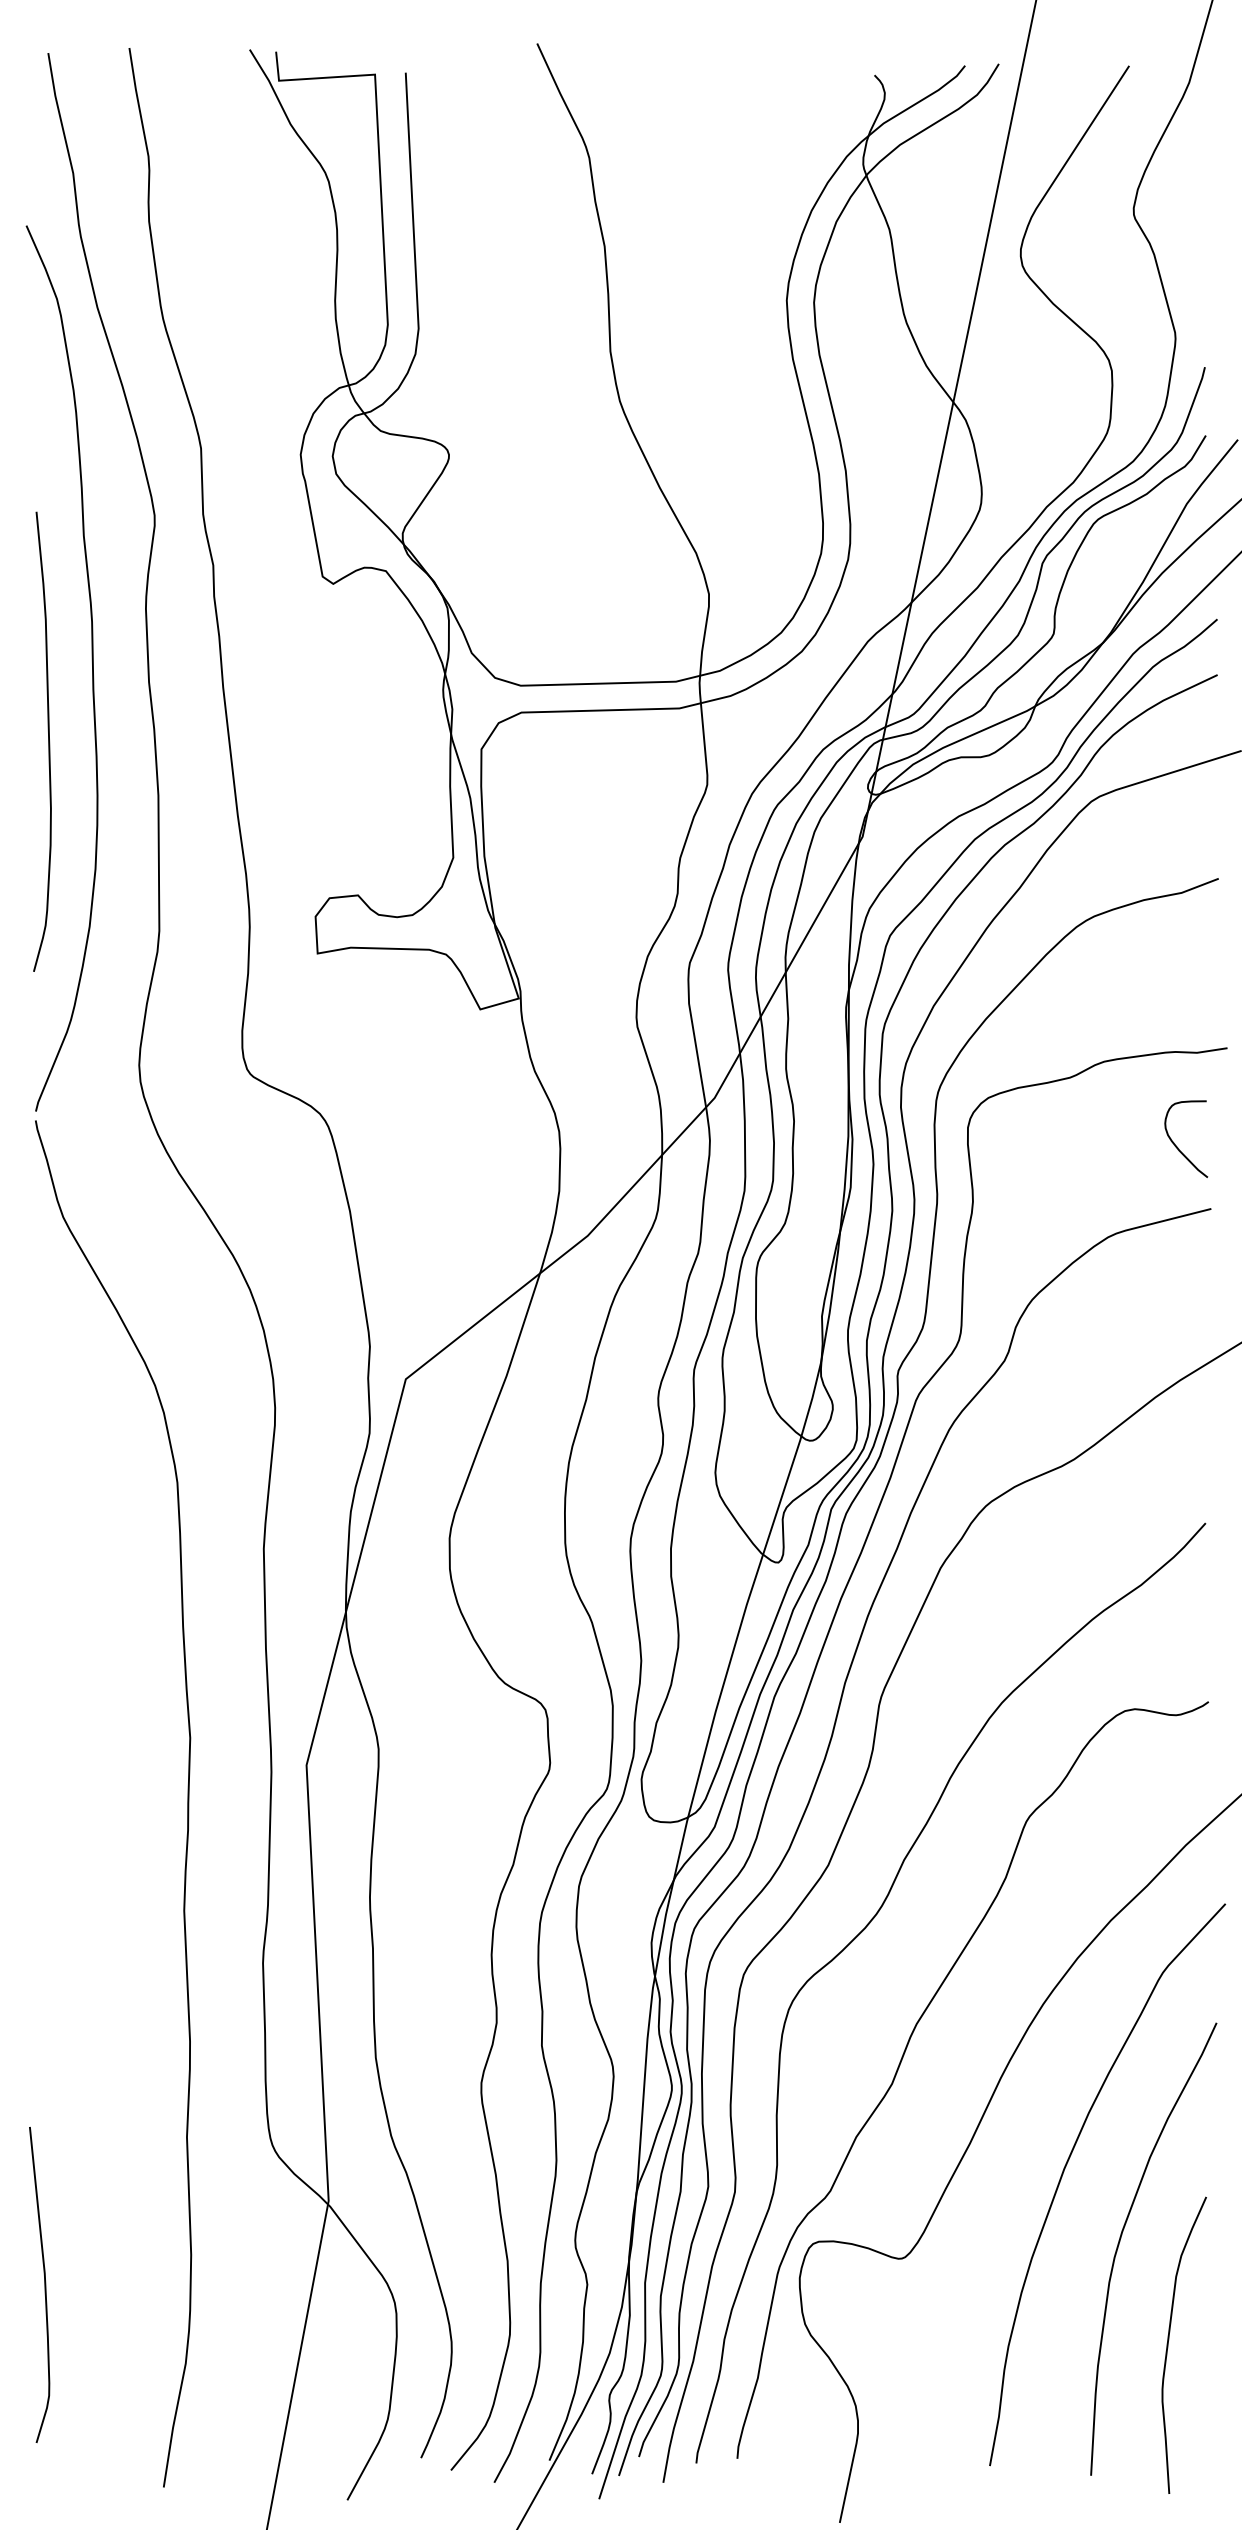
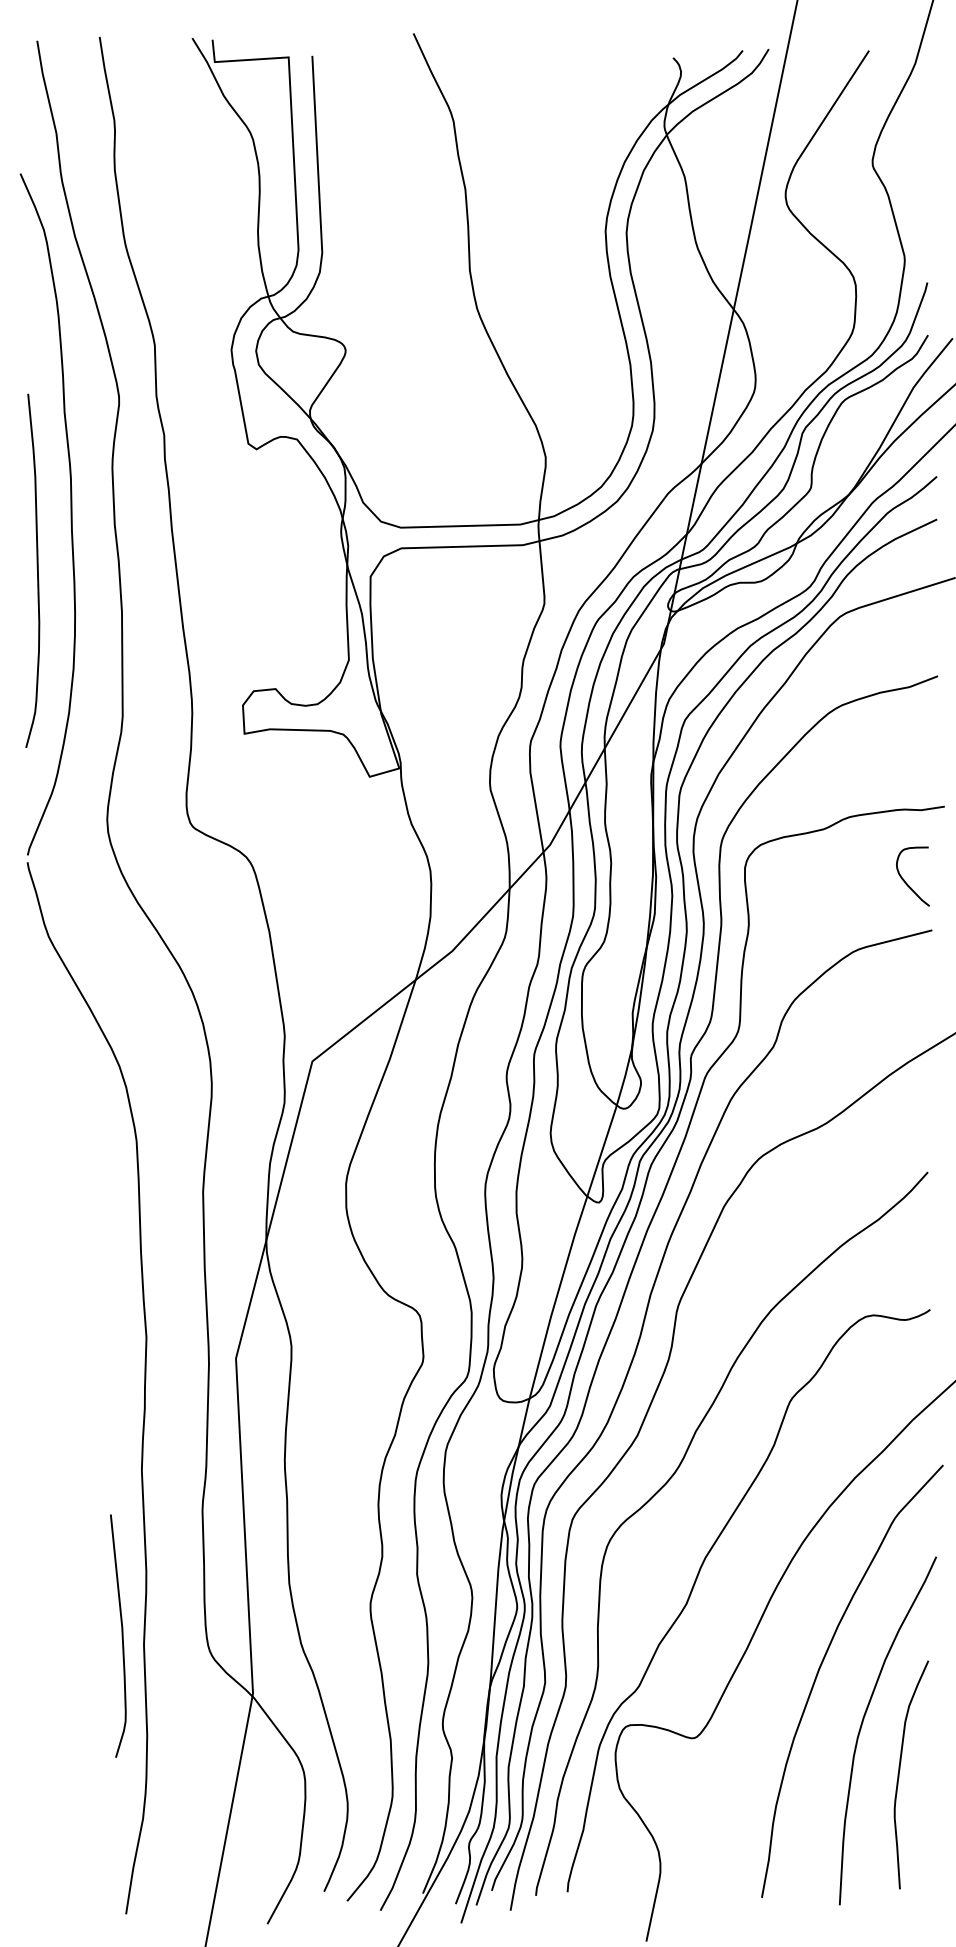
curve: (44, 2284) -> (122, 1635), moved
curve: (1169, 2340) -> (900, 1771), moved

